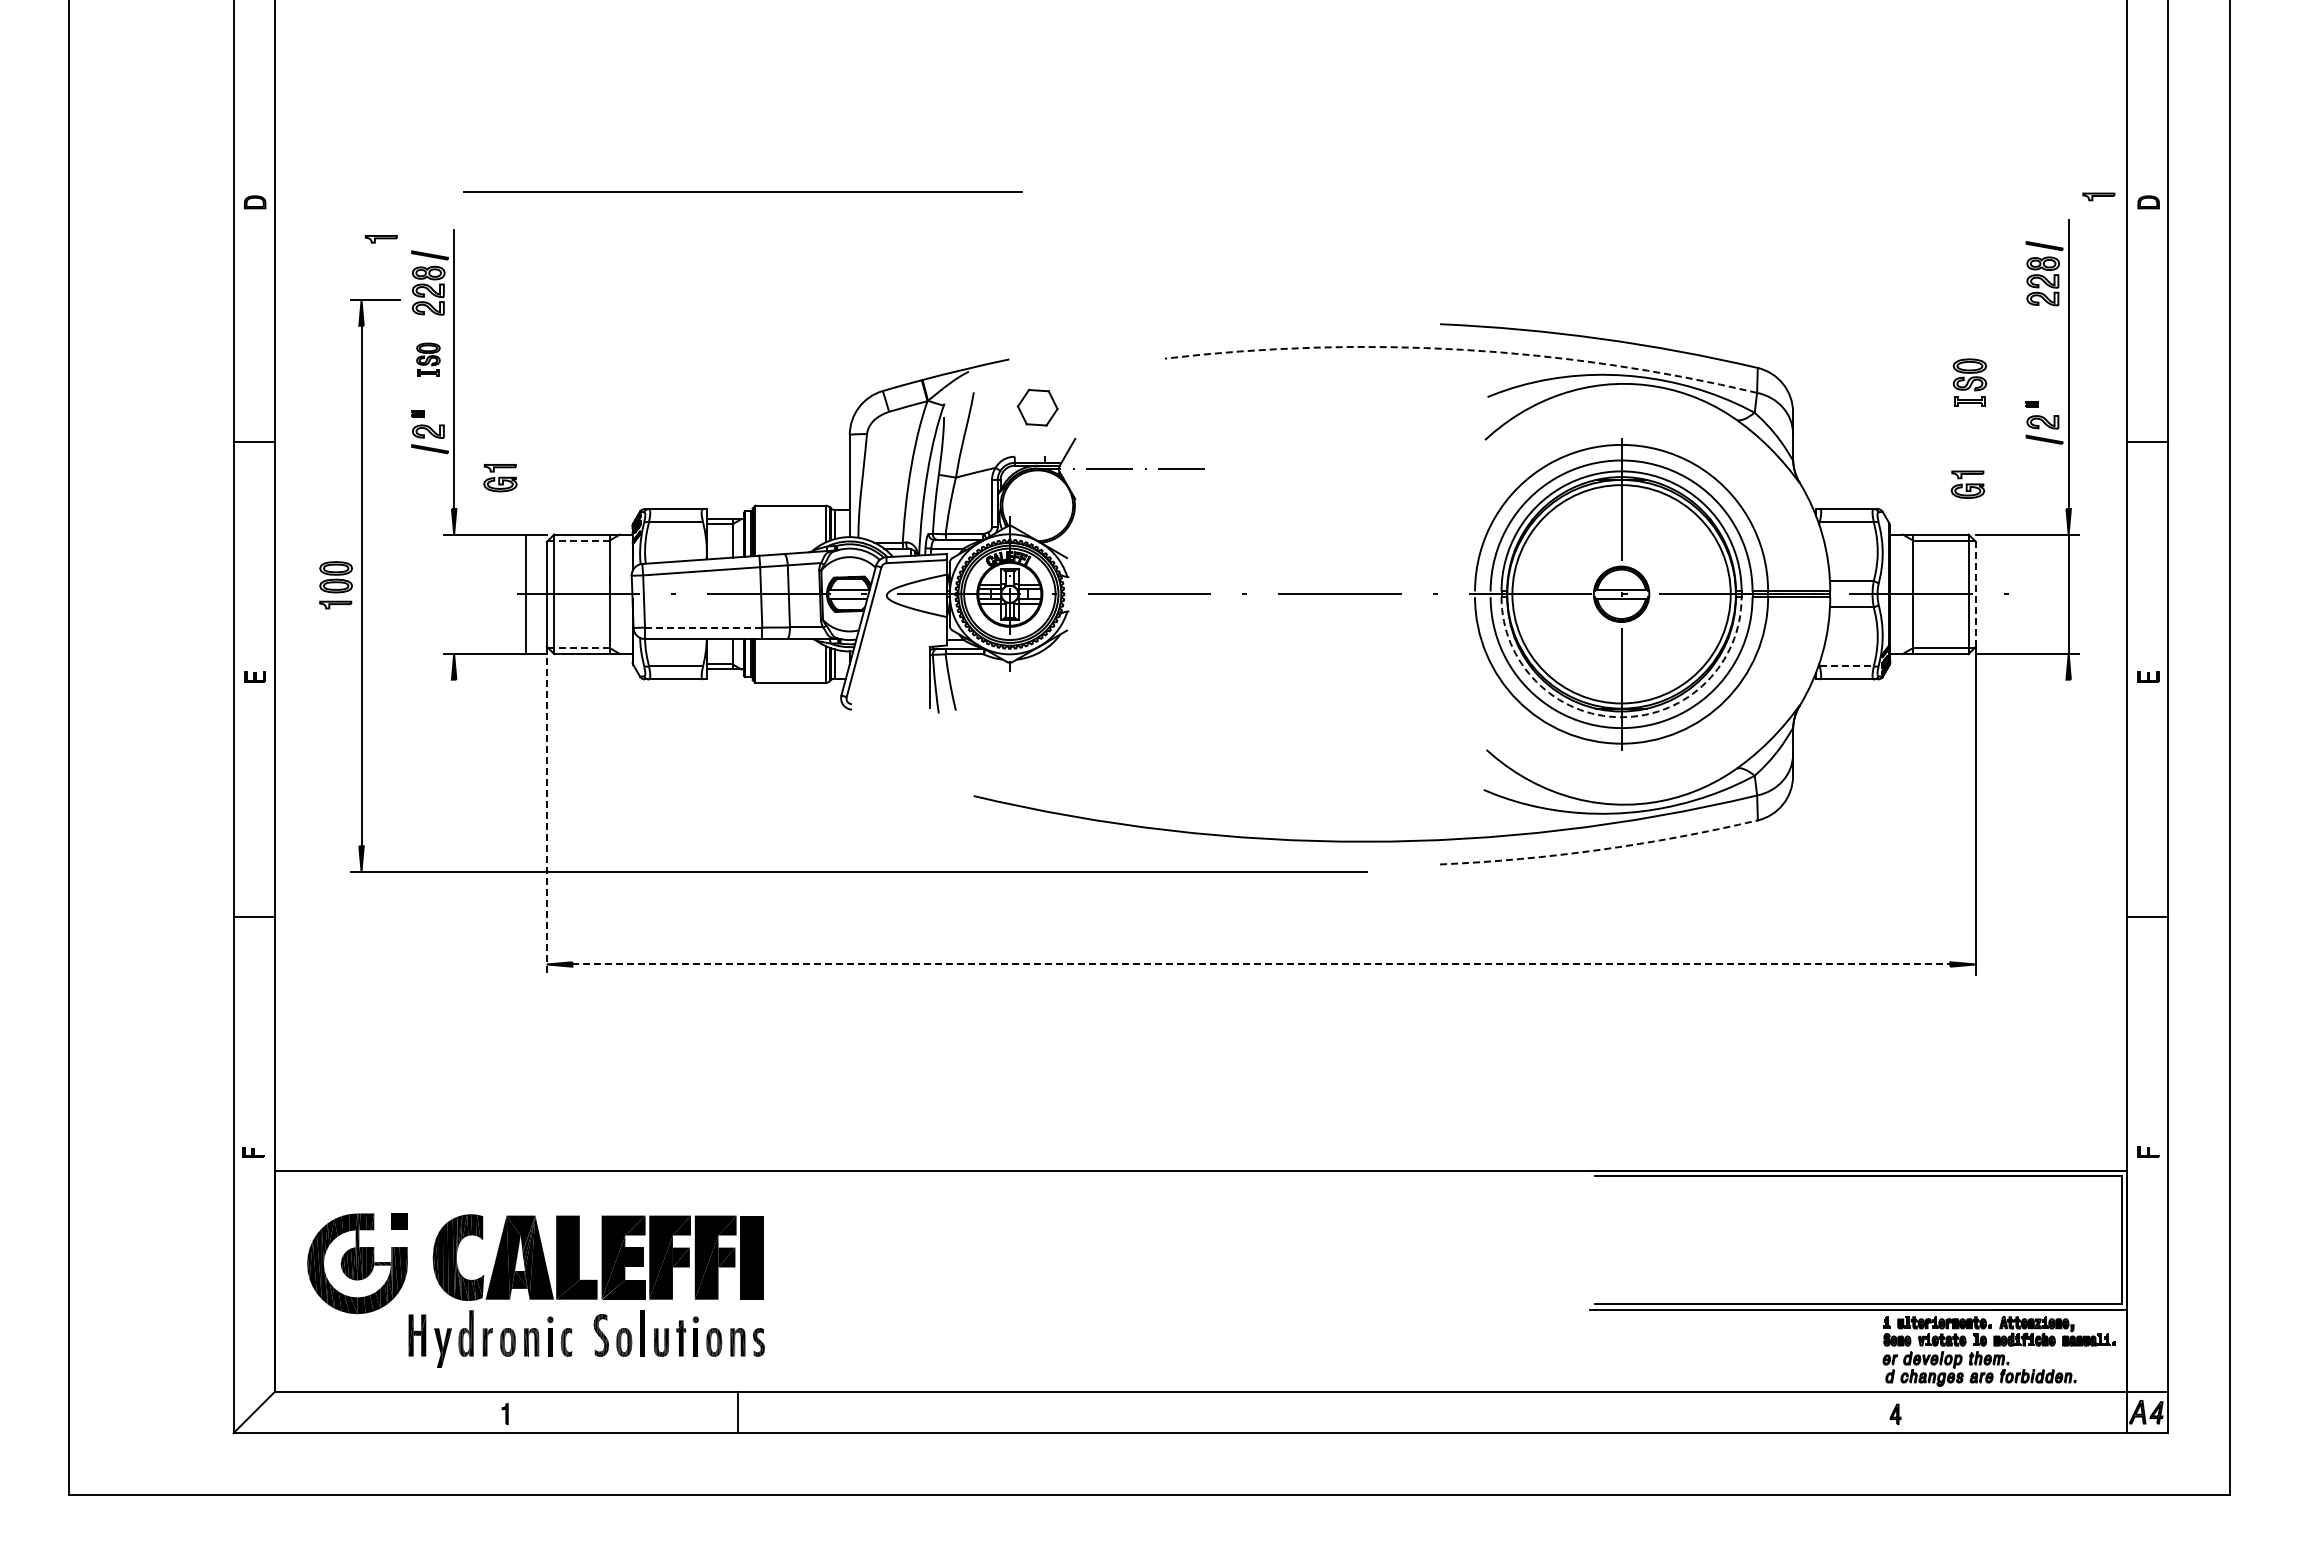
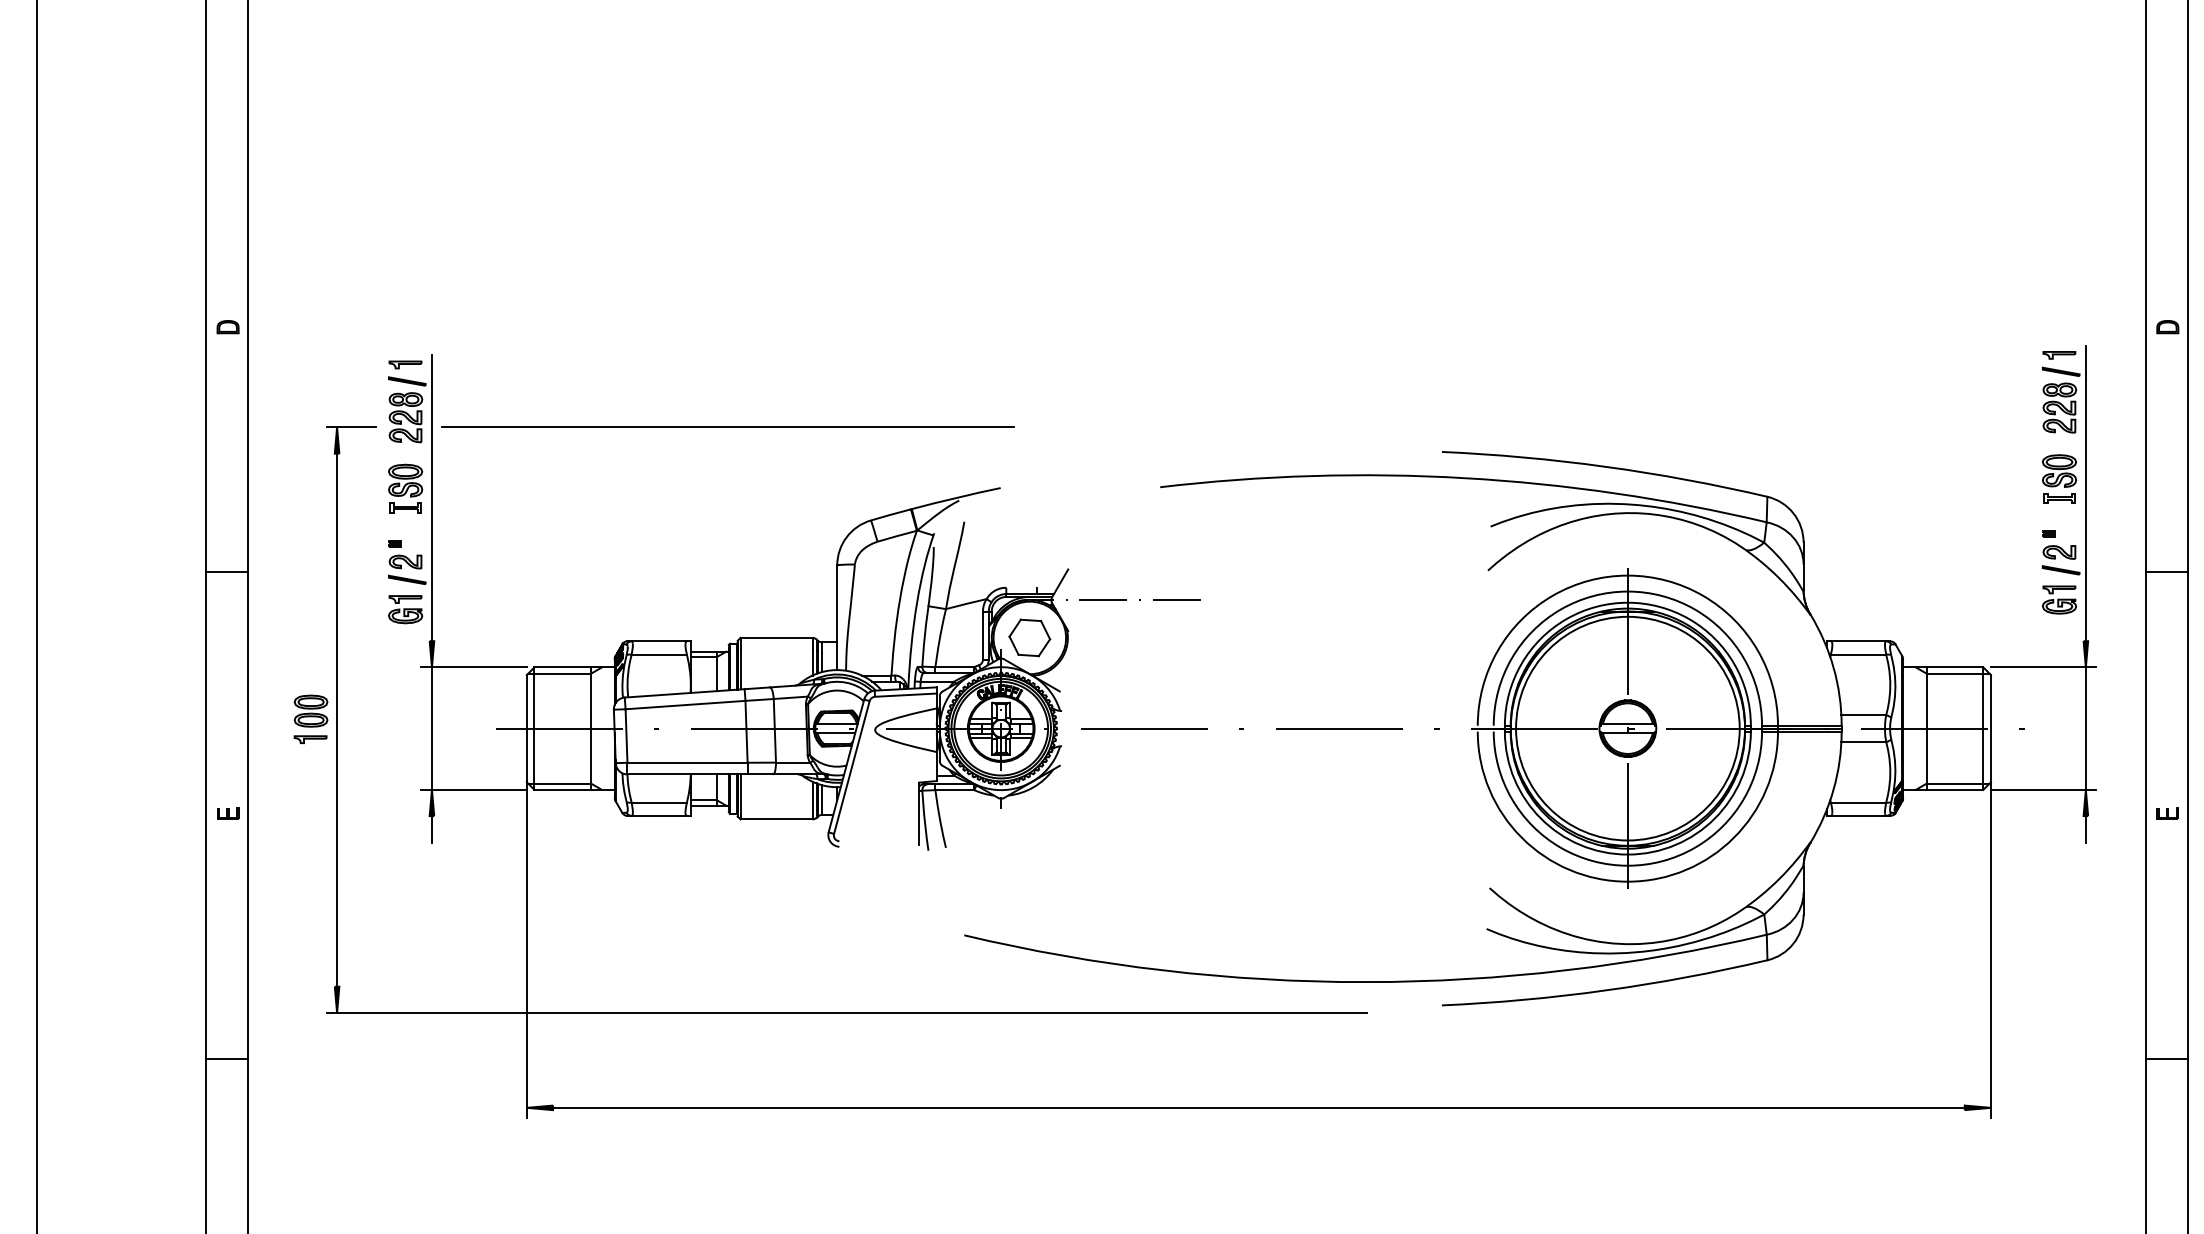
line: (742, 191) -> (727, 426), moved
part: (2098, 196) -> (2059, 354), moved
part: (380, 239) -> (404, 365), moved
arc: (1462, 349) -> (1464, 477), dashed -> solid
part: (428, 359) -> (405, 488), size x1.43
part: (1969, 382) -> (2059, 478), moved
part: (1037, 407) -> (1029, 637), moved
part: (500, 478) -> (405, 610), moved
part: (1967, 484) -> (2059, 599), moved
line: (581, 540) -> (562, 673), dashed -> solid
line: (1976, 593) -> (1991, 727), dashed -> solid
line: (526, 594) -> (432, 728), moved
line: (703, 627) -> (687, 762), dashed -> solid
line: (581, 648) -> (562, 784), dashed -> solid
line: (1846, 666) -> (1858, 802), dashed -> solid
line: (454, 692) -> (432, 829), added
line: (2068, 692) -> (2085, 829), added
arc: (1621, 717) -> (1627, 854), dashed -> solid
line: (546, 811) -> (526, 951), dashed -> solid
arc: (1599, 849) -> (1605, 990), dashed -> solid
line: (1261, 964) -> (1259, 1107), dashed -> solid

